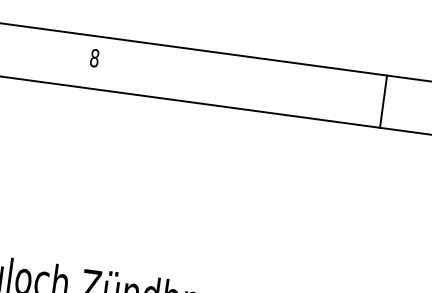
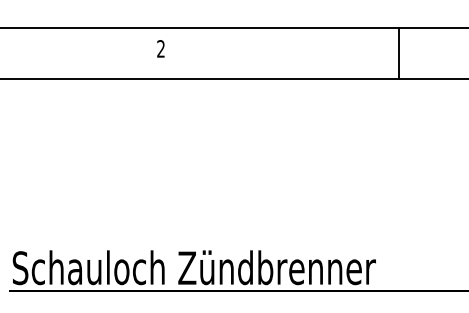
text: (95, 57) -> (161, 48), 8 -> 2
line: (383, 100) -> (398, 52), moved

